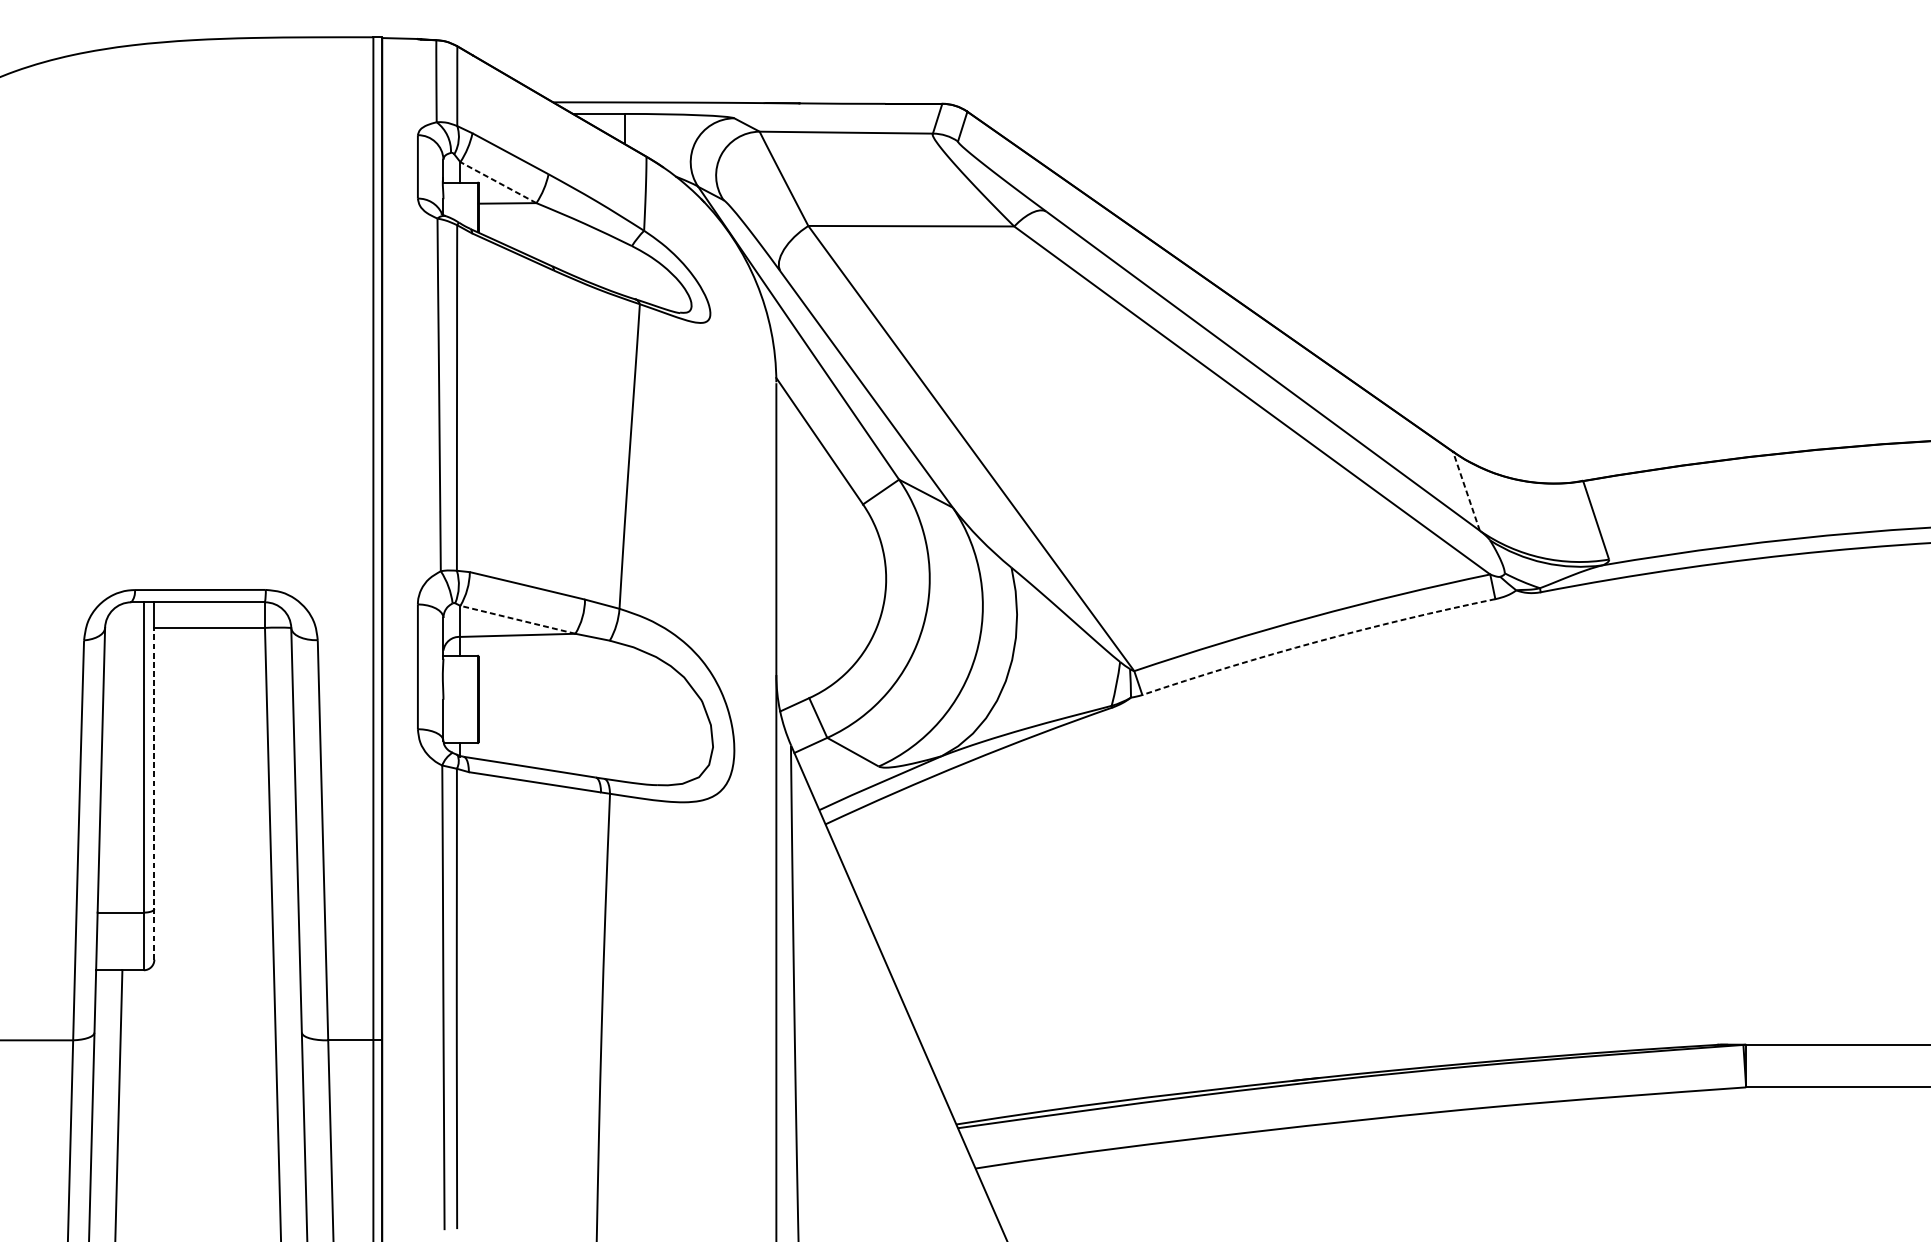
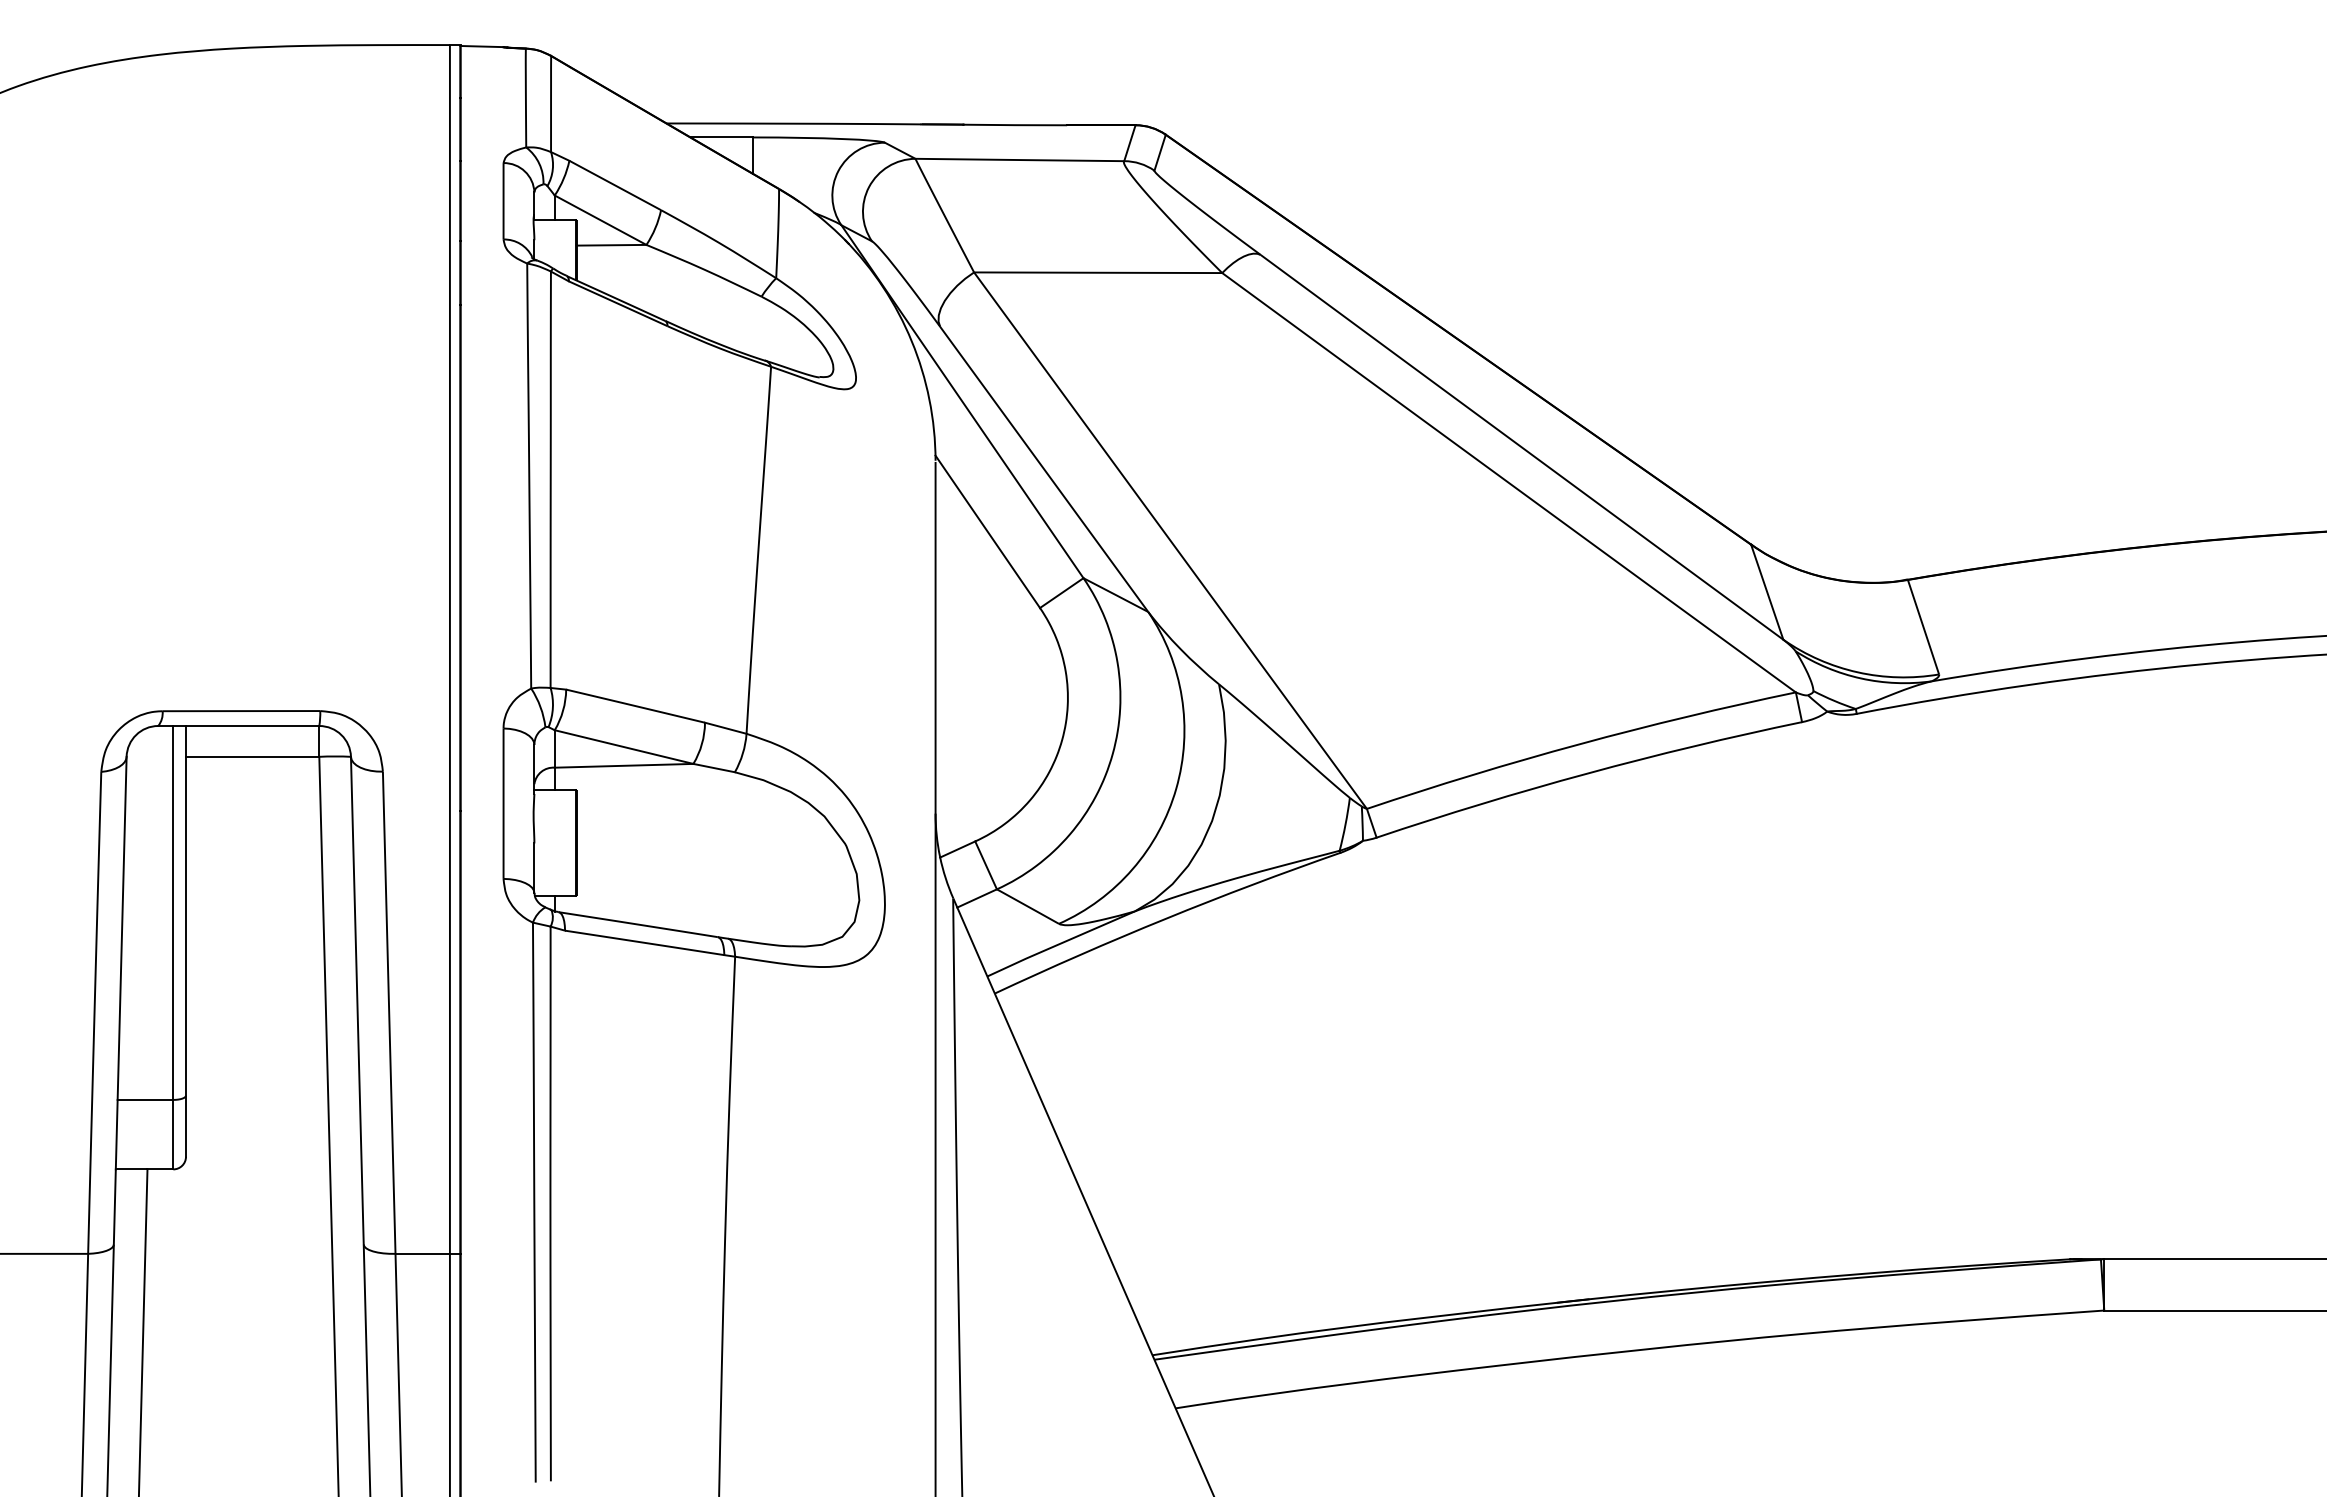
line: (498, 182) -> (600, 219), dashed -> solid
line: (1466, 490) -> (1767, 591), dashed -> solid
line: (517, 619) -> (623, 746), dashed -> solid
arc: (1317, 641) -> (1587, 773), dashed -> solid
line: (154, 793) -> (186, 956), dashed -> solid

